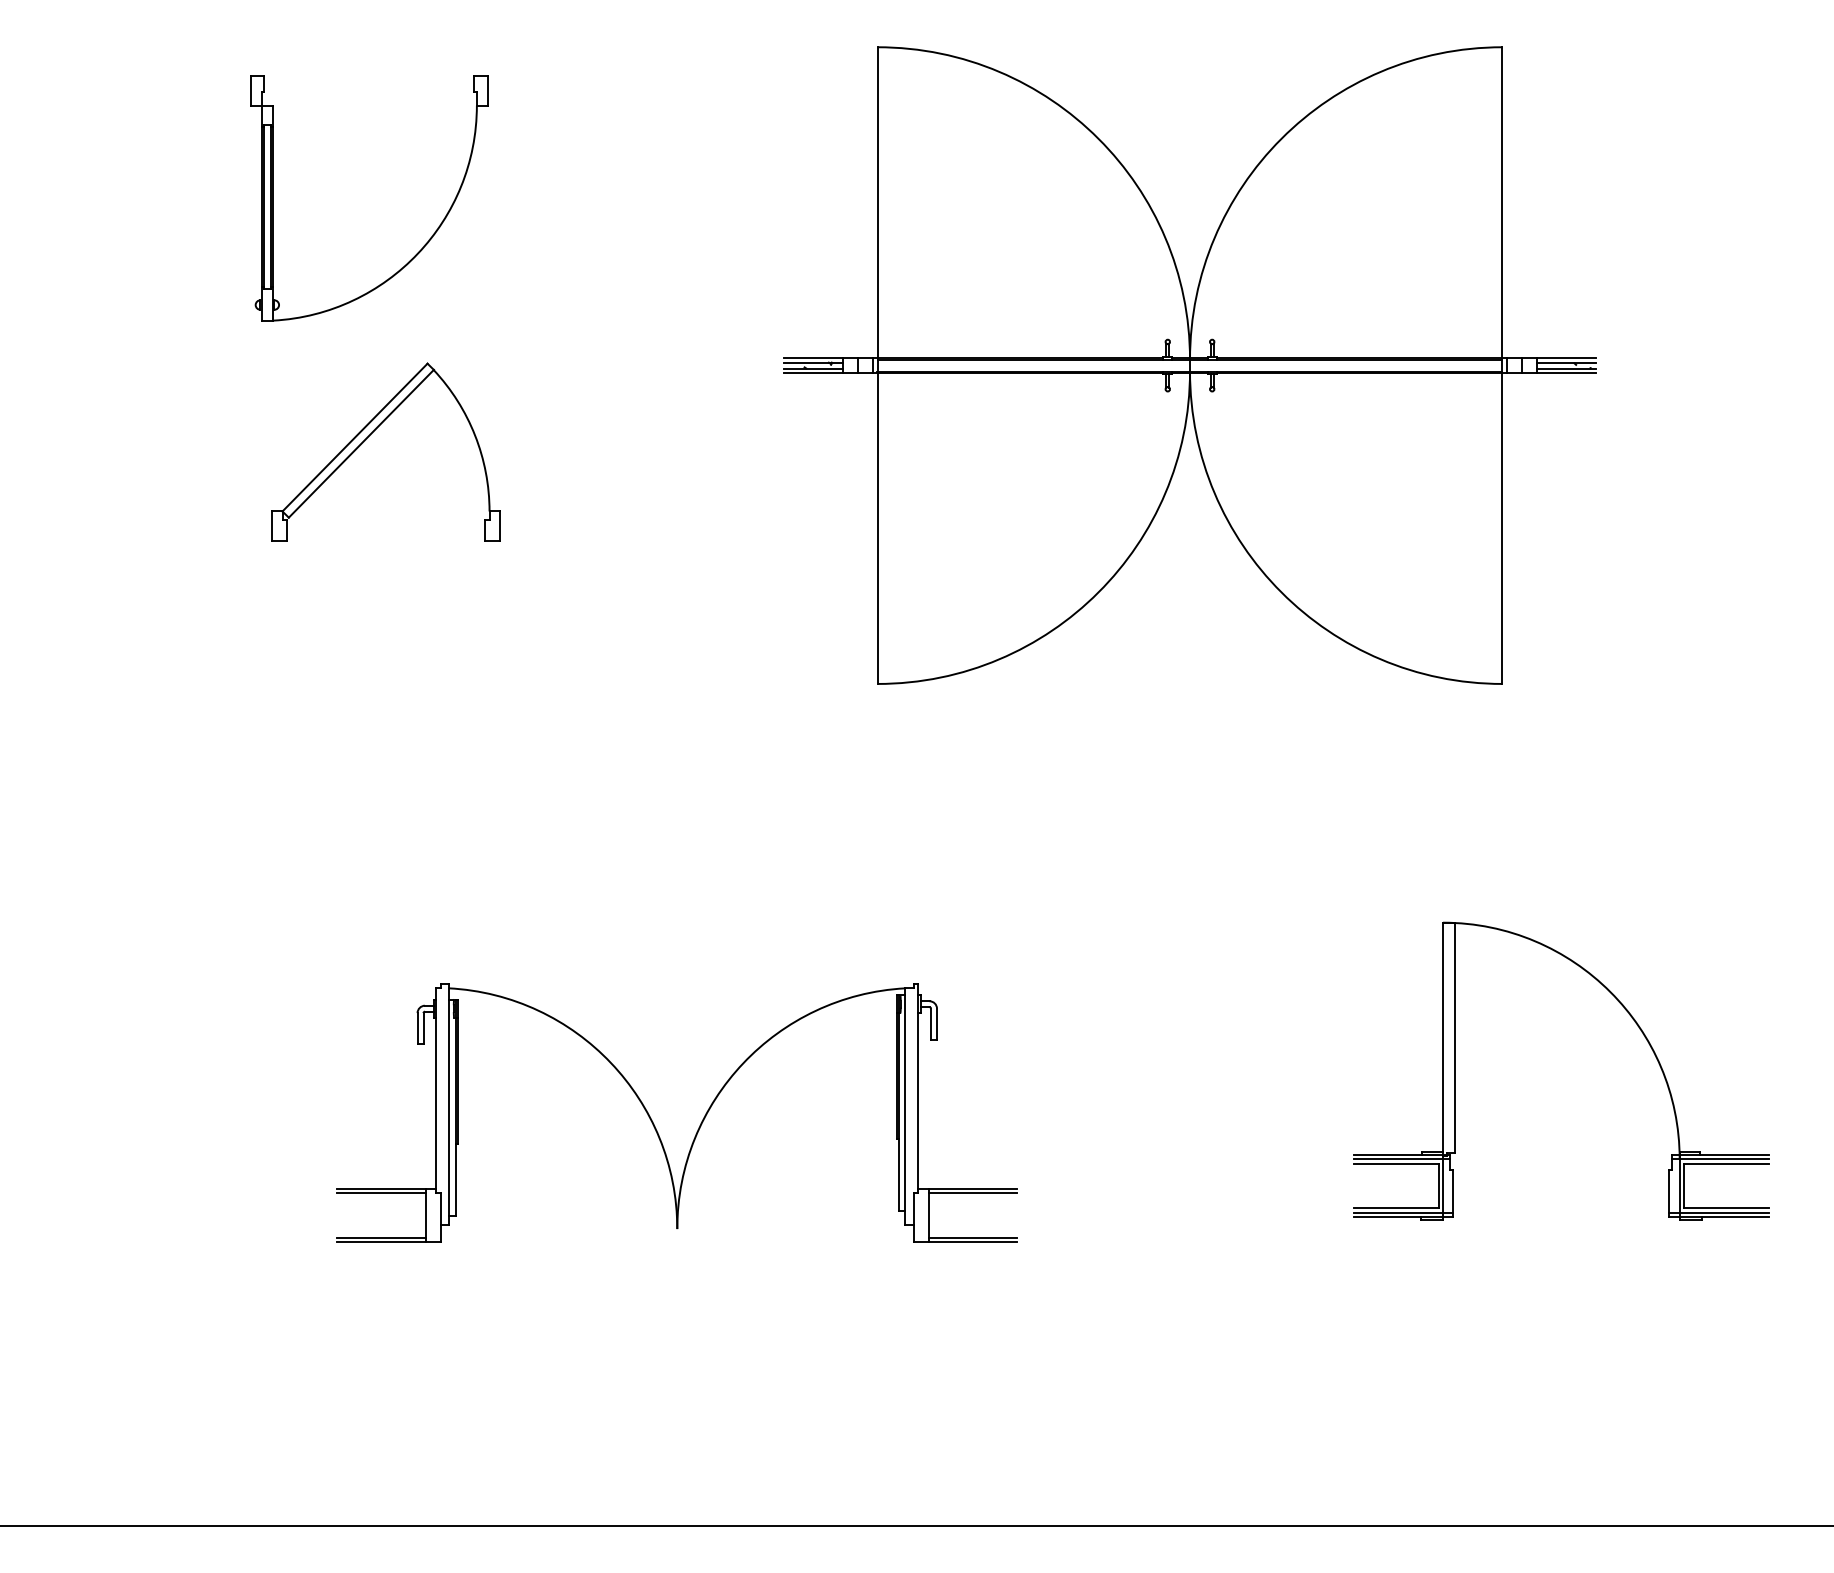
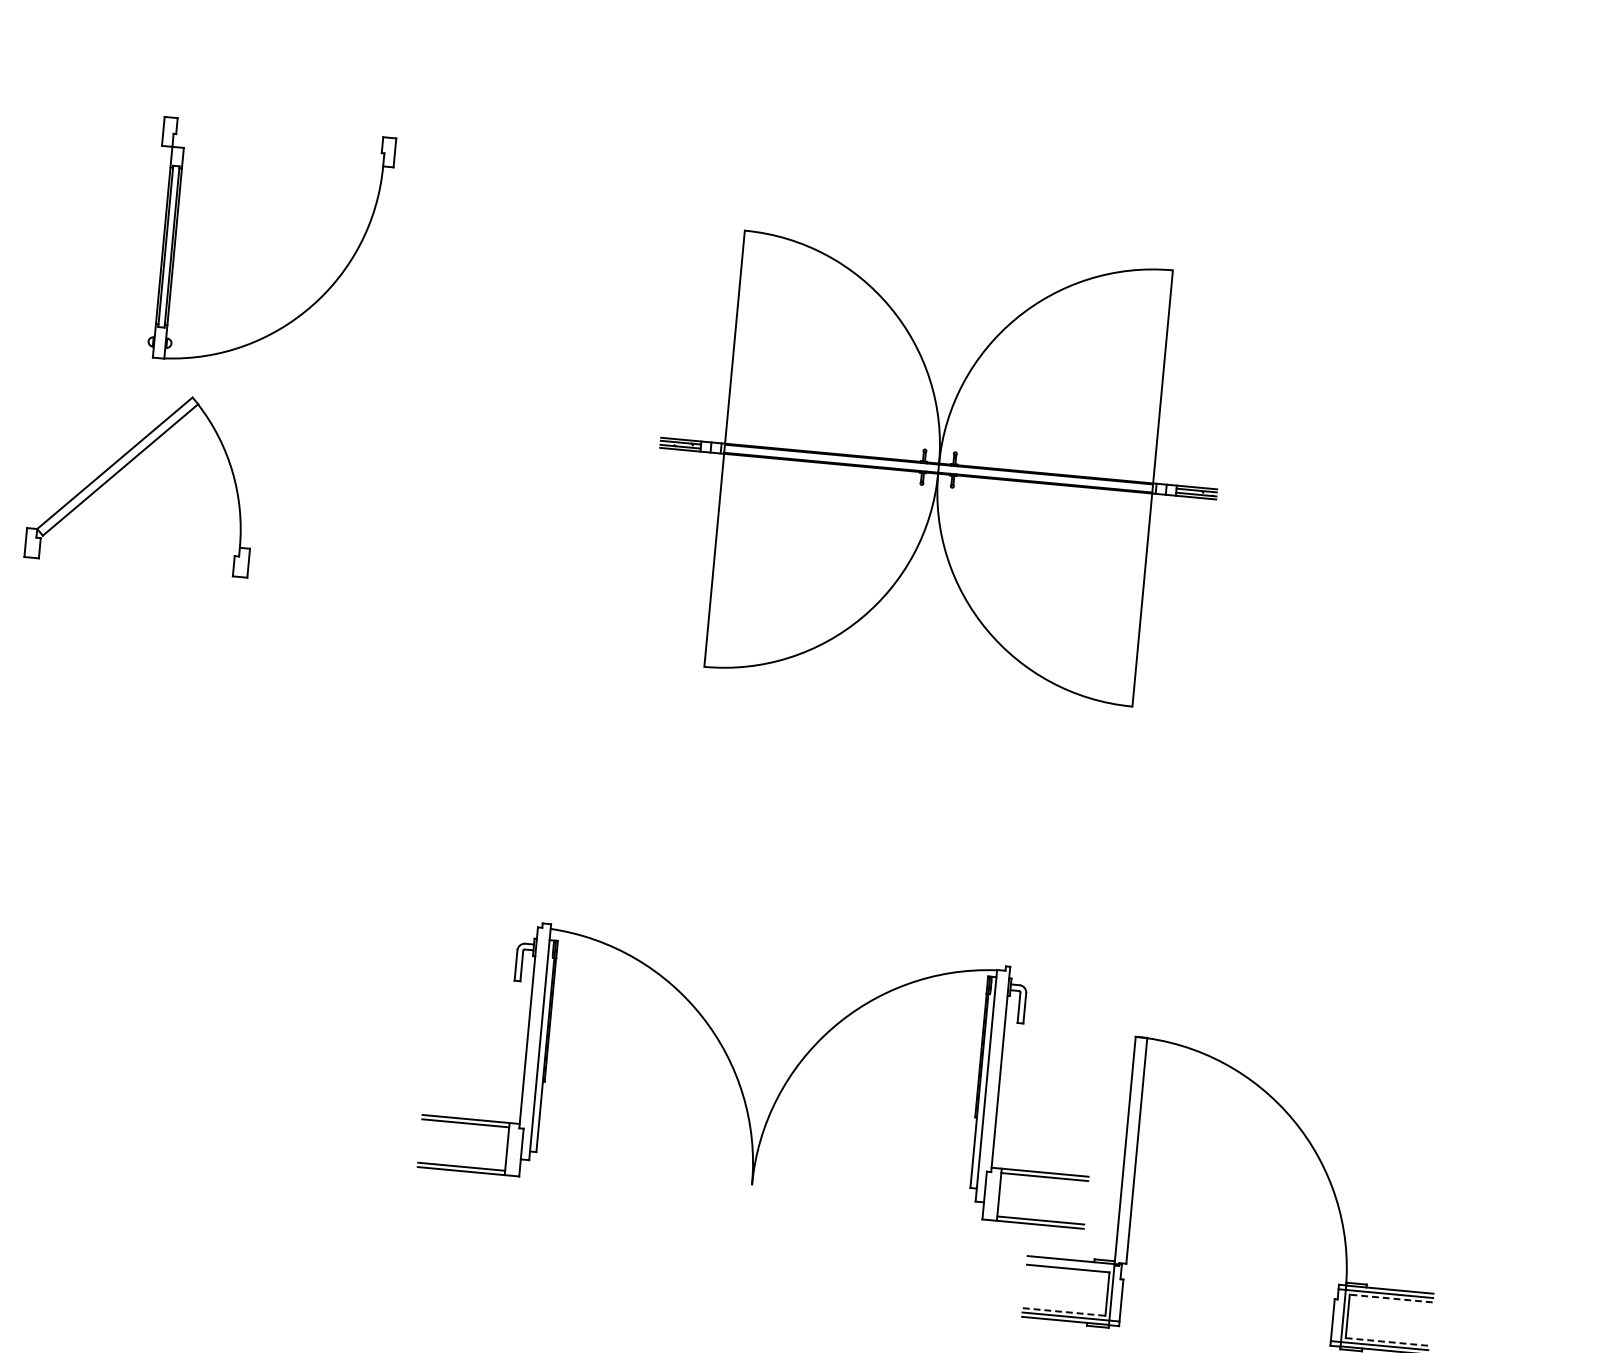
part: (423, 245) -> (318, 298), moved
part: (1189, 365) -> (938, 468), size x0.7
part: (653, 1121) -> (738, 1077), moved
line: (1402, 1159) -> (1074, 1264), removed
line: (1725, 1163) -> (1390, 1298), solid -> dashed
line: (1396, 1208) -> (1064, 1312), solid -> dashed
line: (1726, 1208) -> (1387, 1342), solid -> dashed

